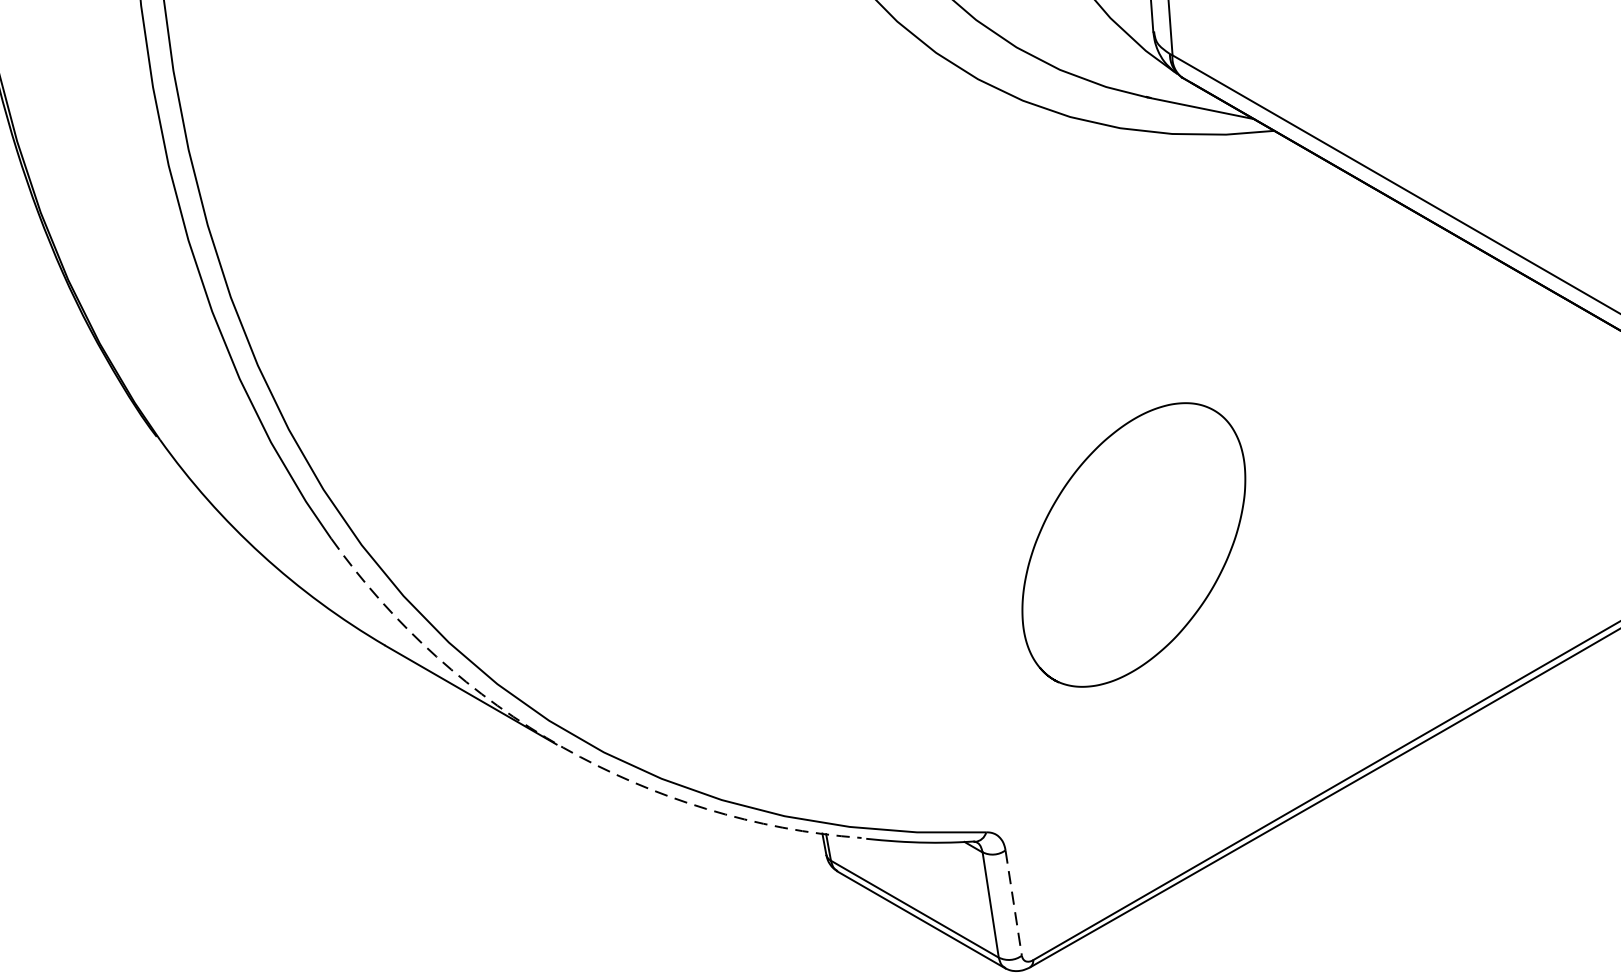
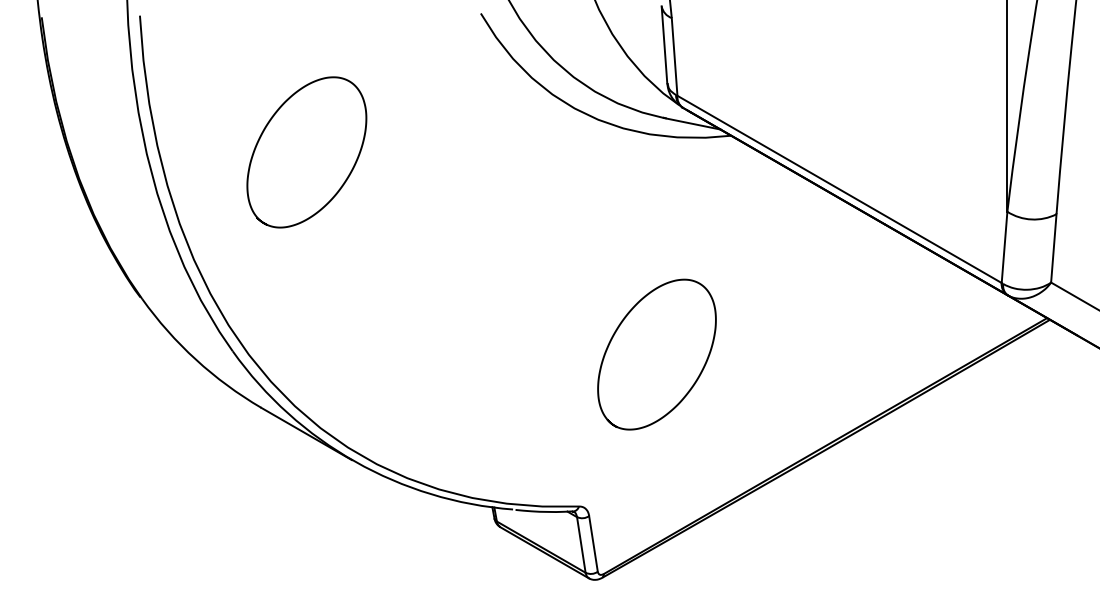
curve: (396, 113) -> (267, 126), added
arc: (563, 747) -> (355, 461), dashed -> solid
line: (1013, 904) -> (593, 544), dashed -> solid

